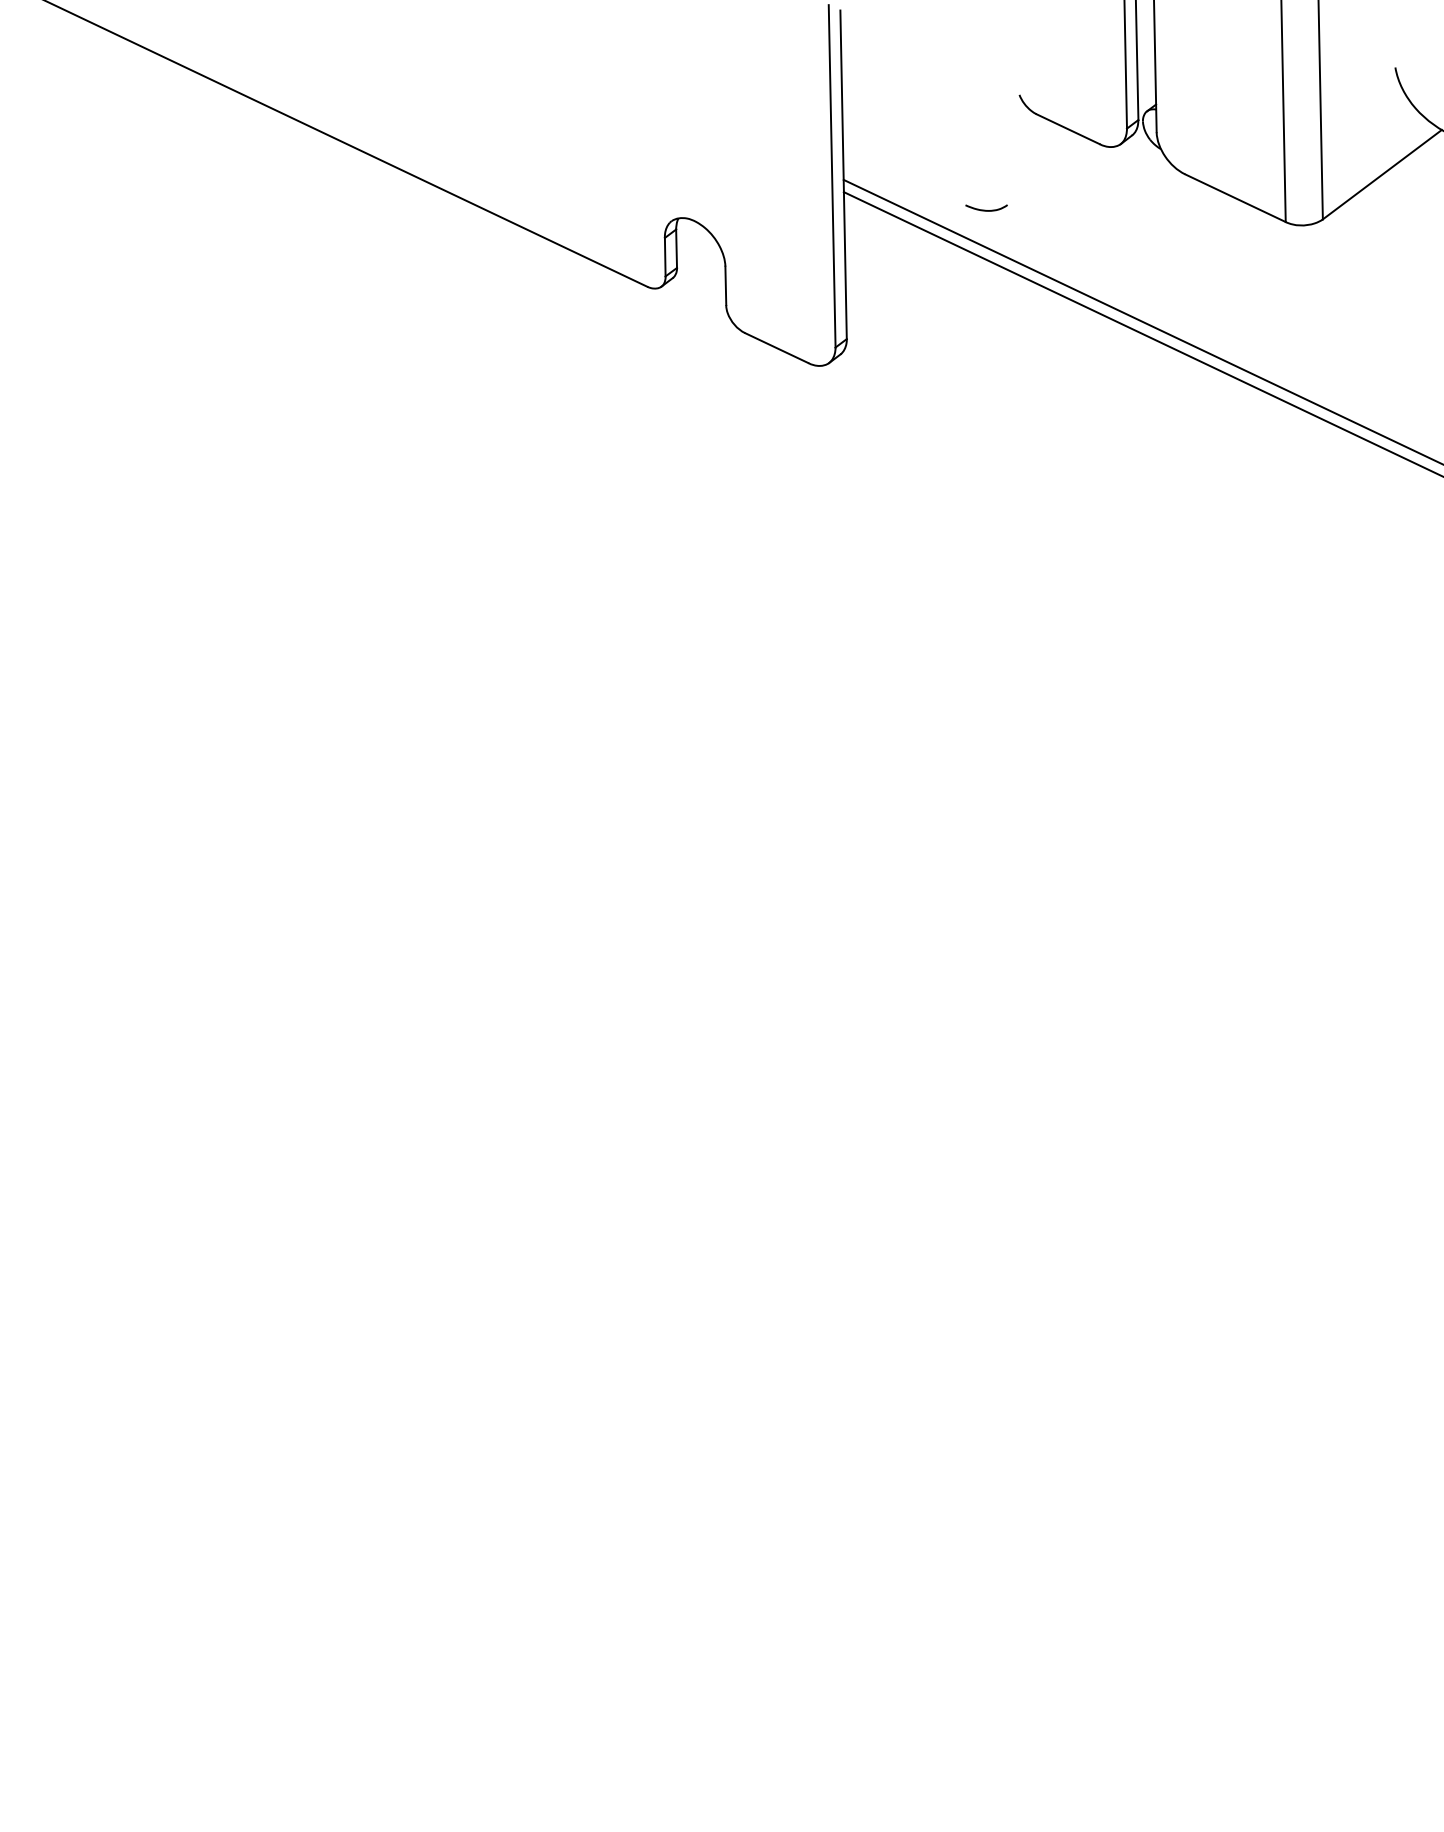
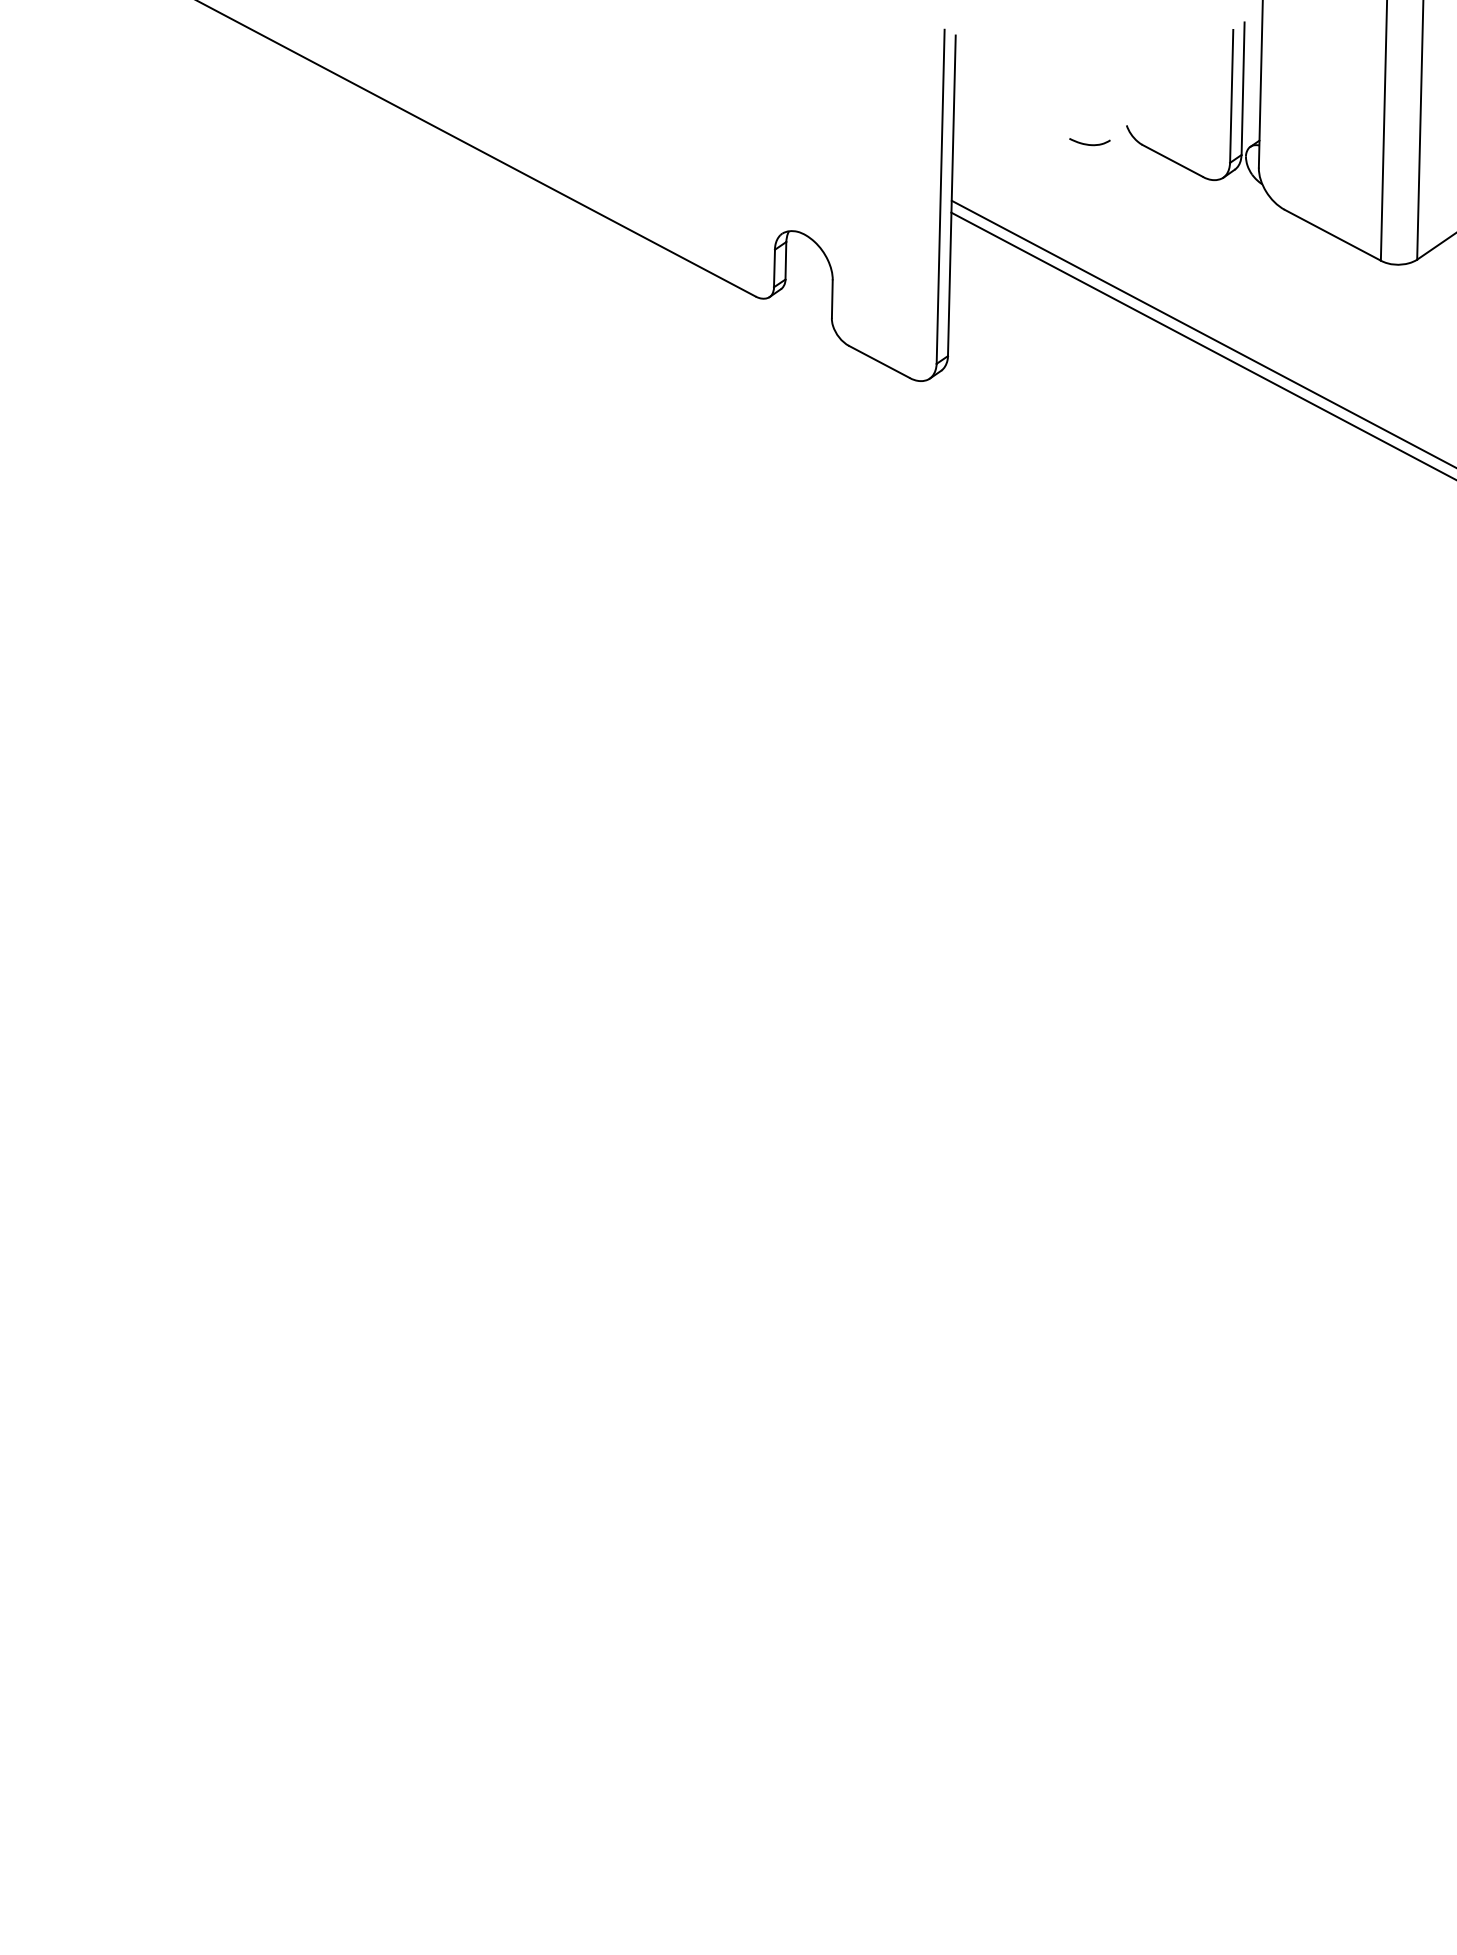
curve: (986, 210) -> (1089, 144), moved

